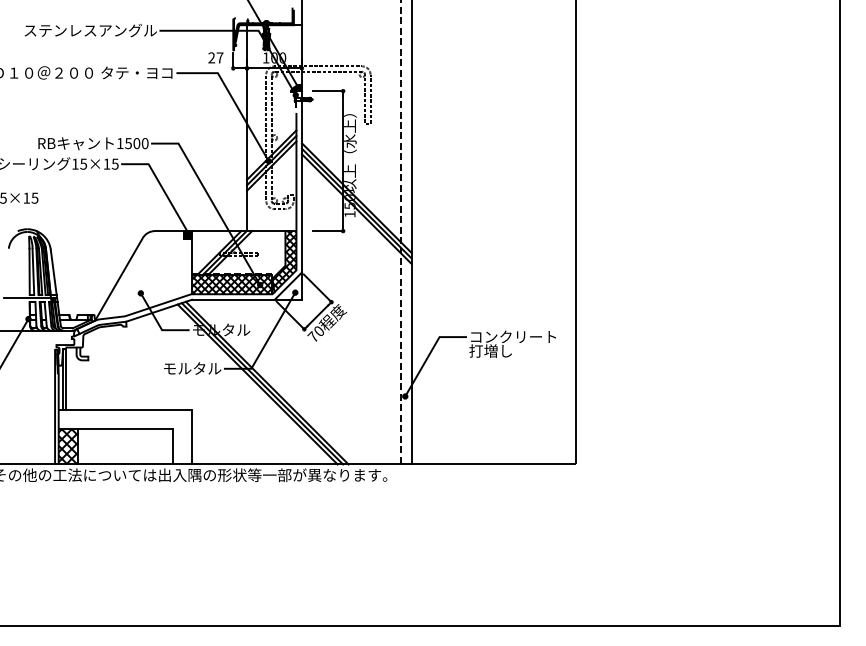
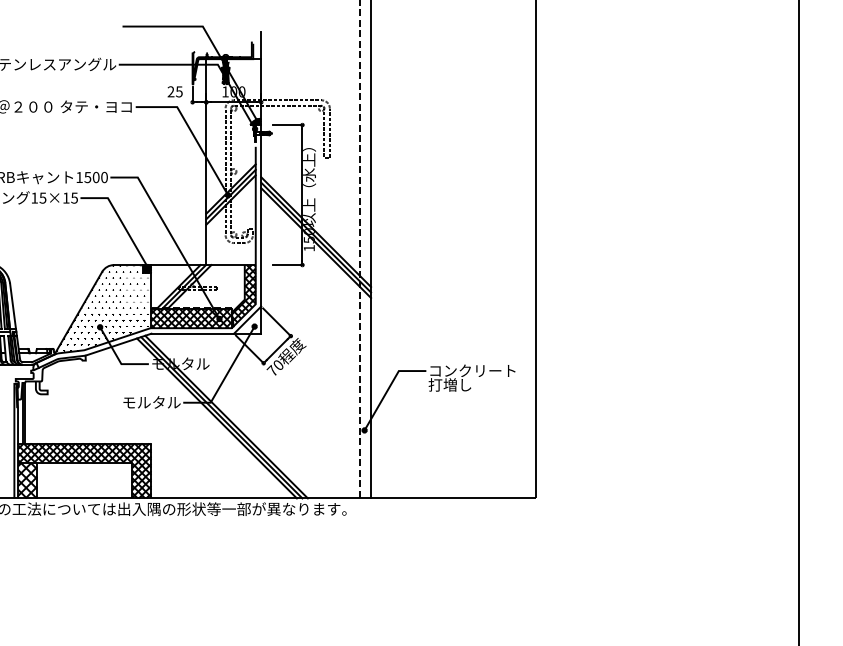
text: (219, 57) -> (178, 91), 27 -> 25
hatch: (144, 273) -> (103, 307), added
hatch: (125, 436) -> (84, 470), added

